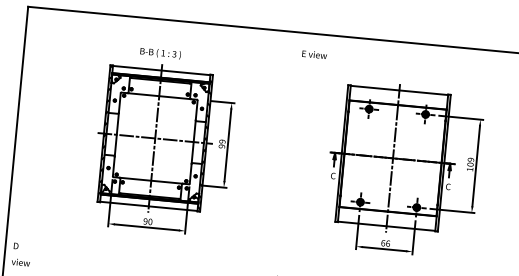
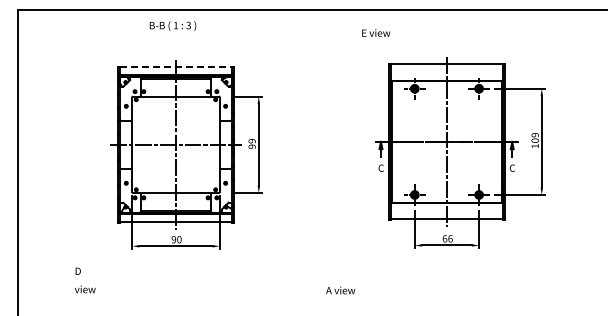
text: (160, 52) -> (172, 25), moved
text: (314, 54) -> (376, 32), moved
line: (161, 70) -> (175, 67), solid -> dashed
text: (21, 254) -> (85, 280), moved

